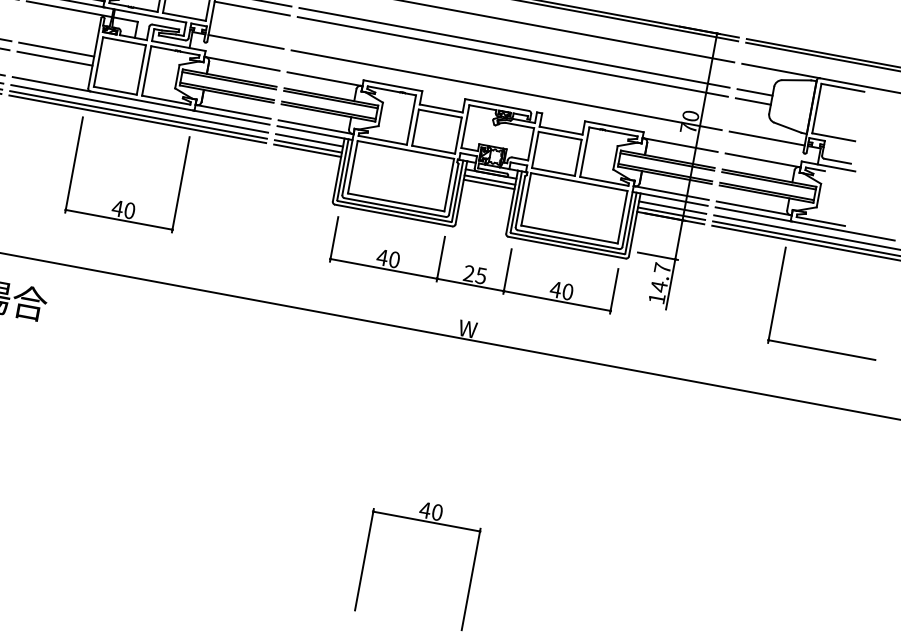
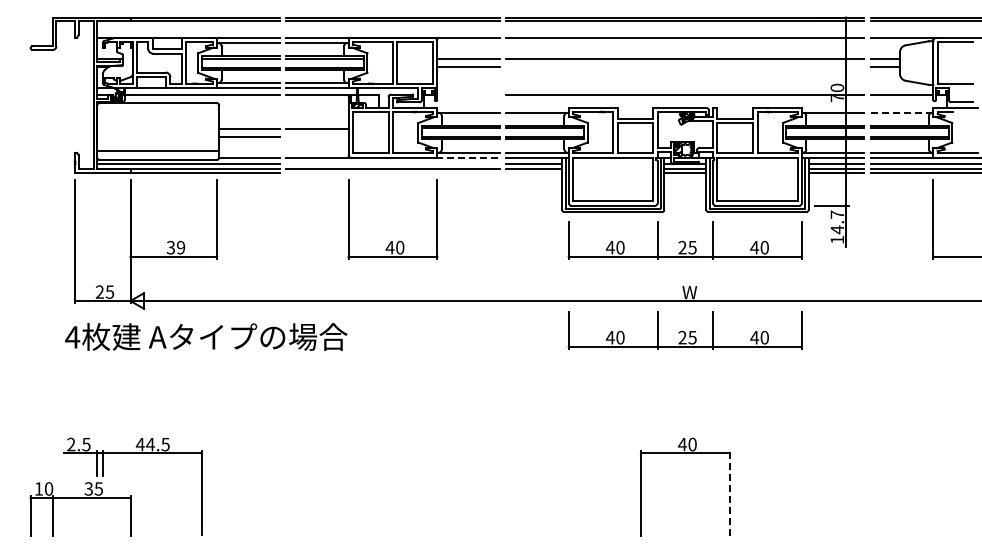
line: (246, 41) -> (468, 94), removed
line: (513, 56) -> (685, 66), removed
line: (55, 58) -> (317, 136), removed
line: (139, 109) -> (392, 164), removed
line: (231, 117) -> (468, 157), solid -> dashed
line: (137, 118) -> (392, 172), removed
line: (307, 150) -> (534, 172), removed
line: (763, 160) -> (902, 112), solid -> dashed
part: (453, 373) -> (684, 330), added
line: (471, 578) -> (729, 492), solid -> dashed

